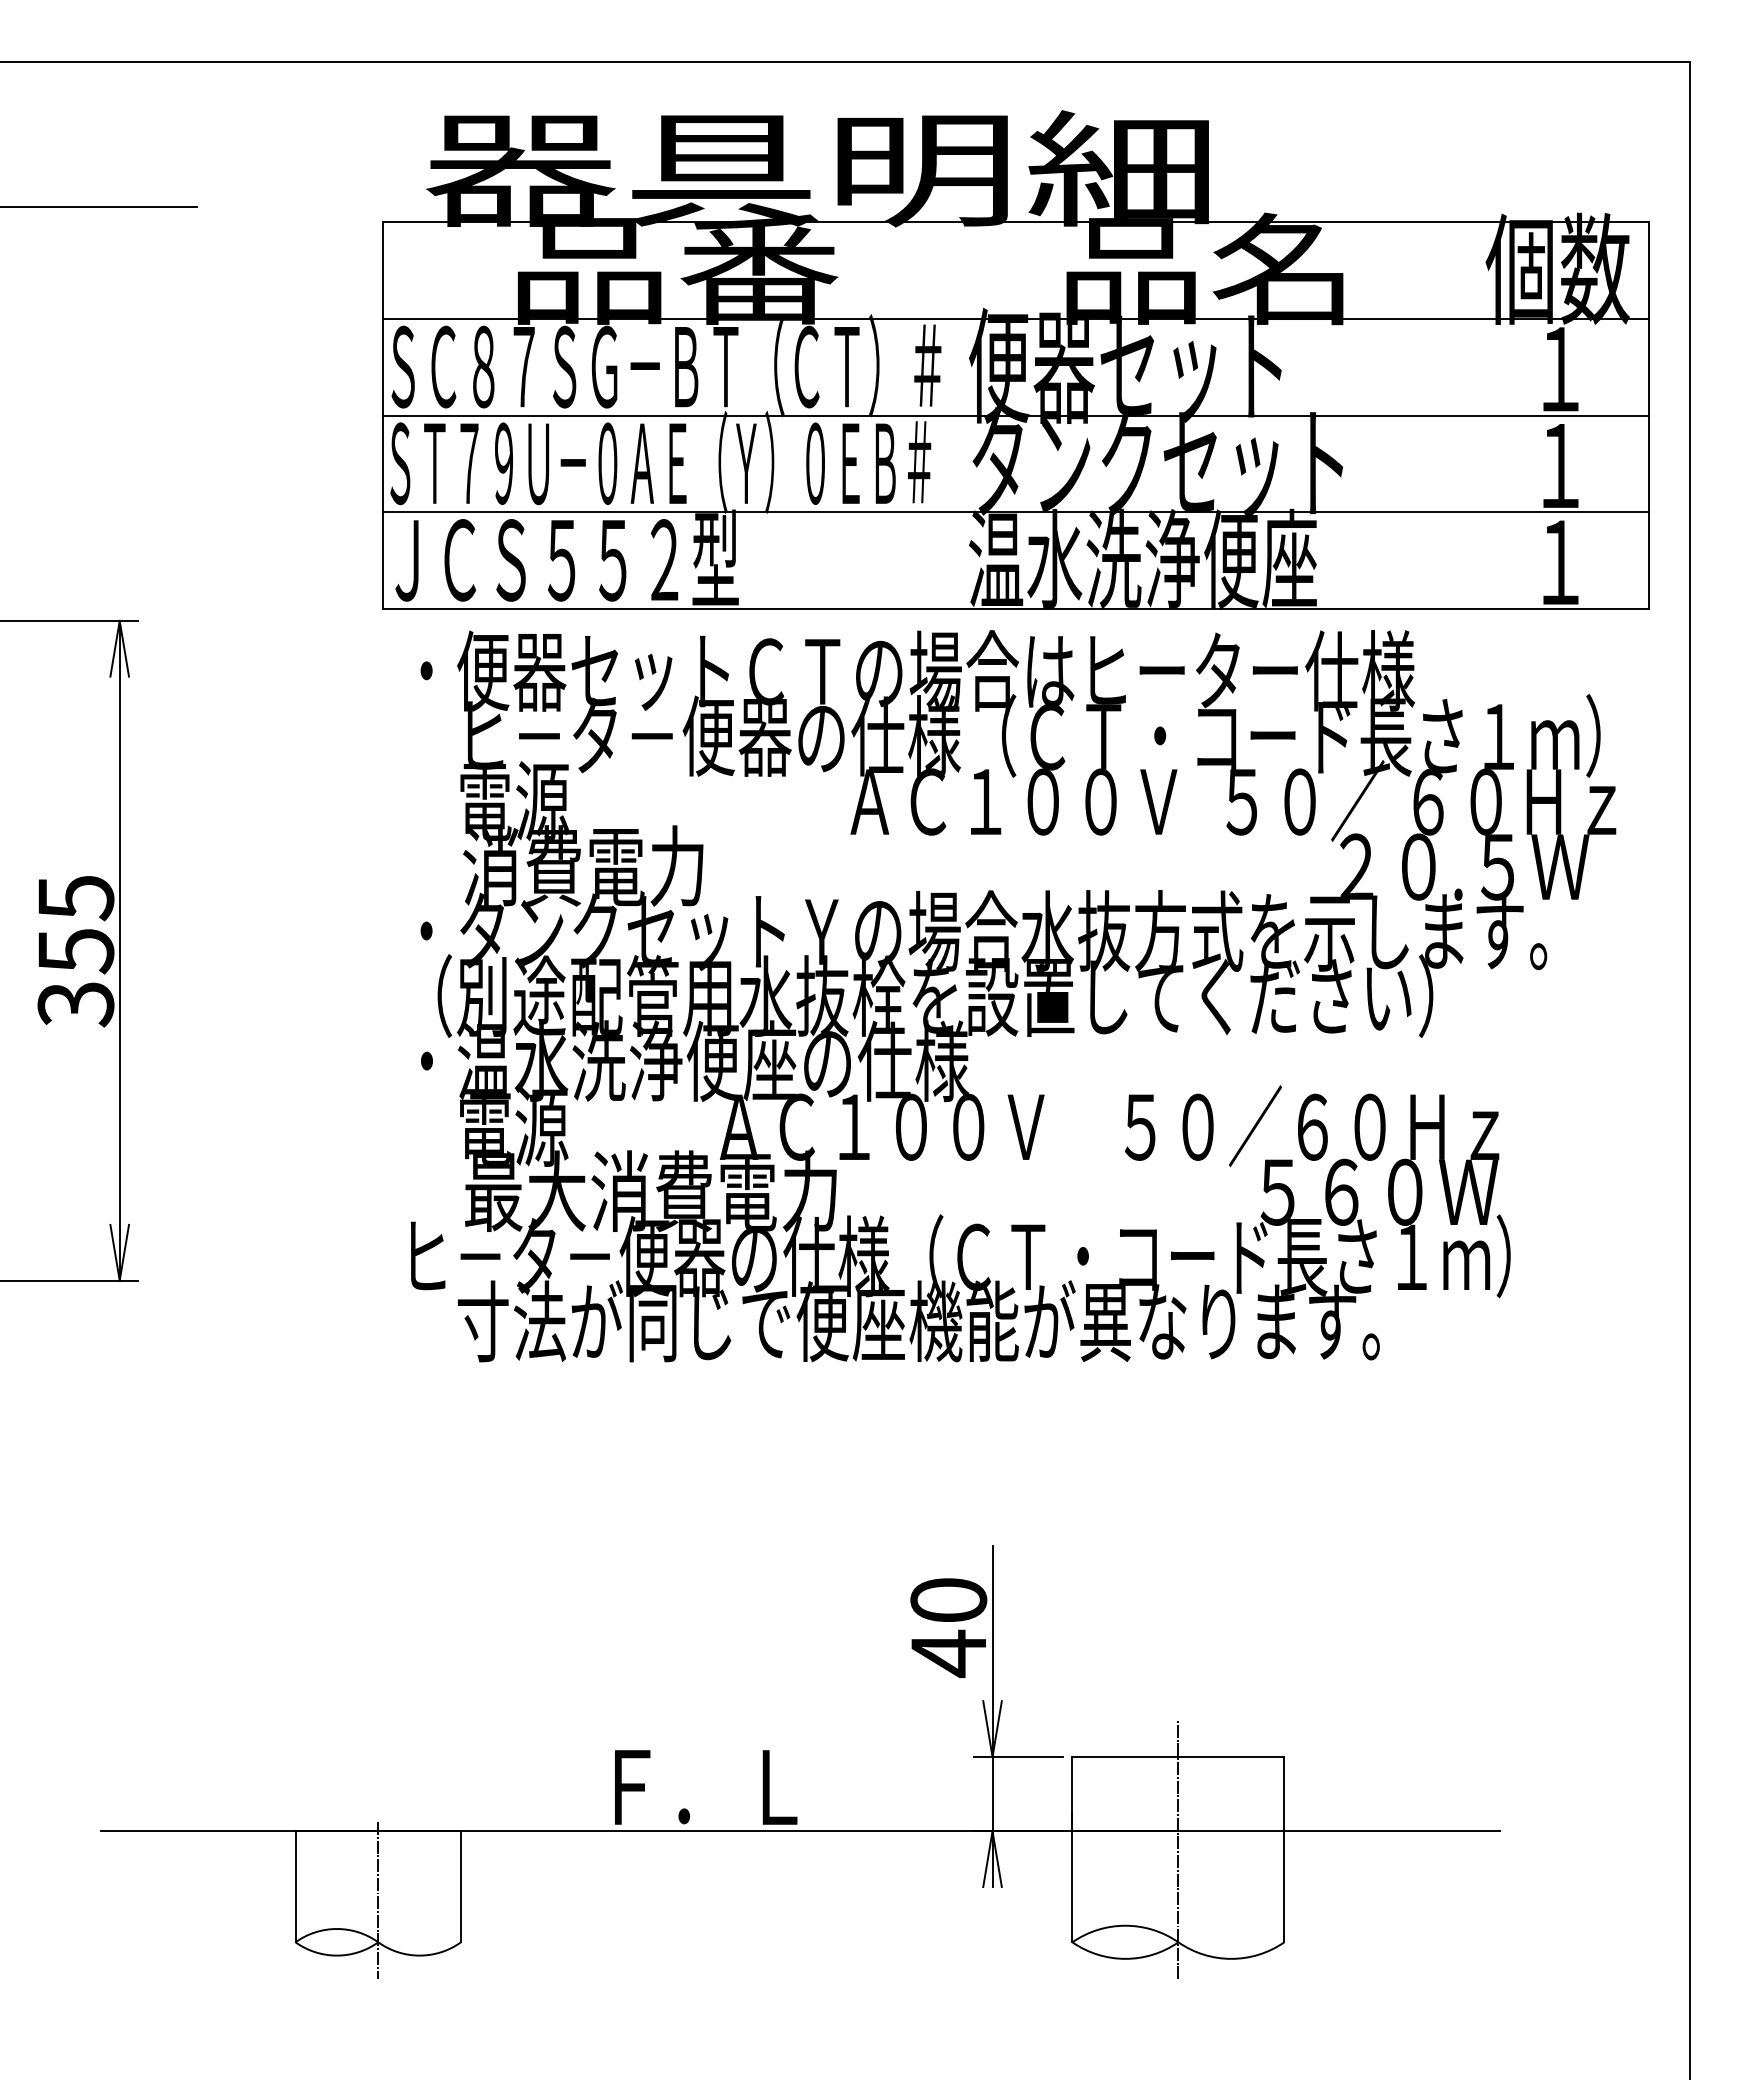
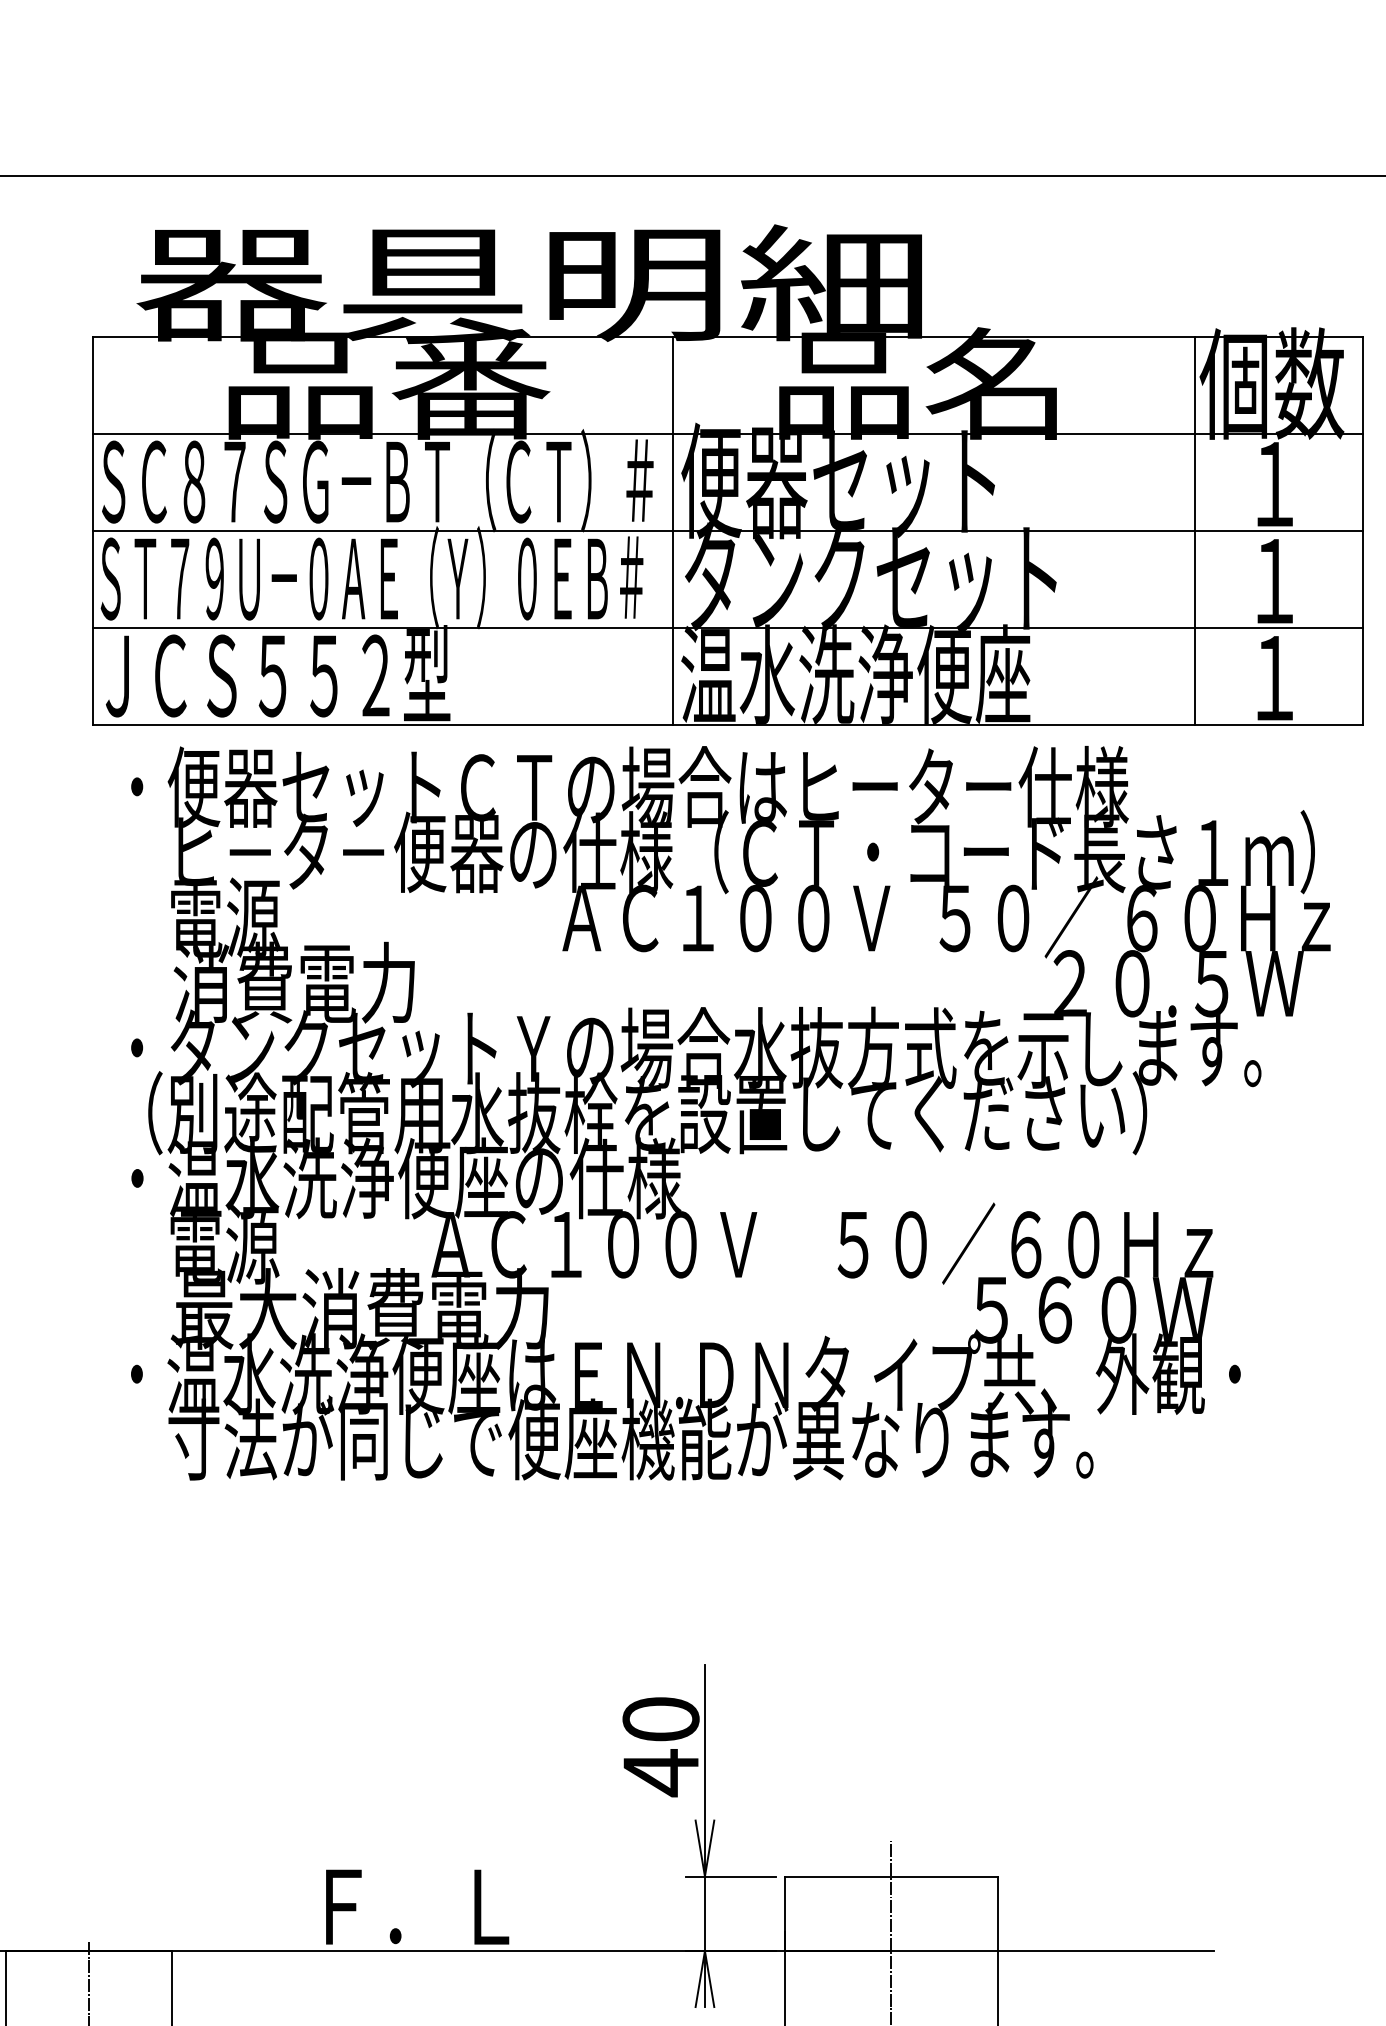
line: (960, 415) -> (672, 530), added
line: (1481, 415) -> (1195, 530), added
text: (968, 1256) -> (680, 1374), ヒ－タ－便器の仕様（ＣＴ・コード長さ１ｍ） -> ・温水洗浄便座はＥＮ.ＤＮタ イプ共、外観・

